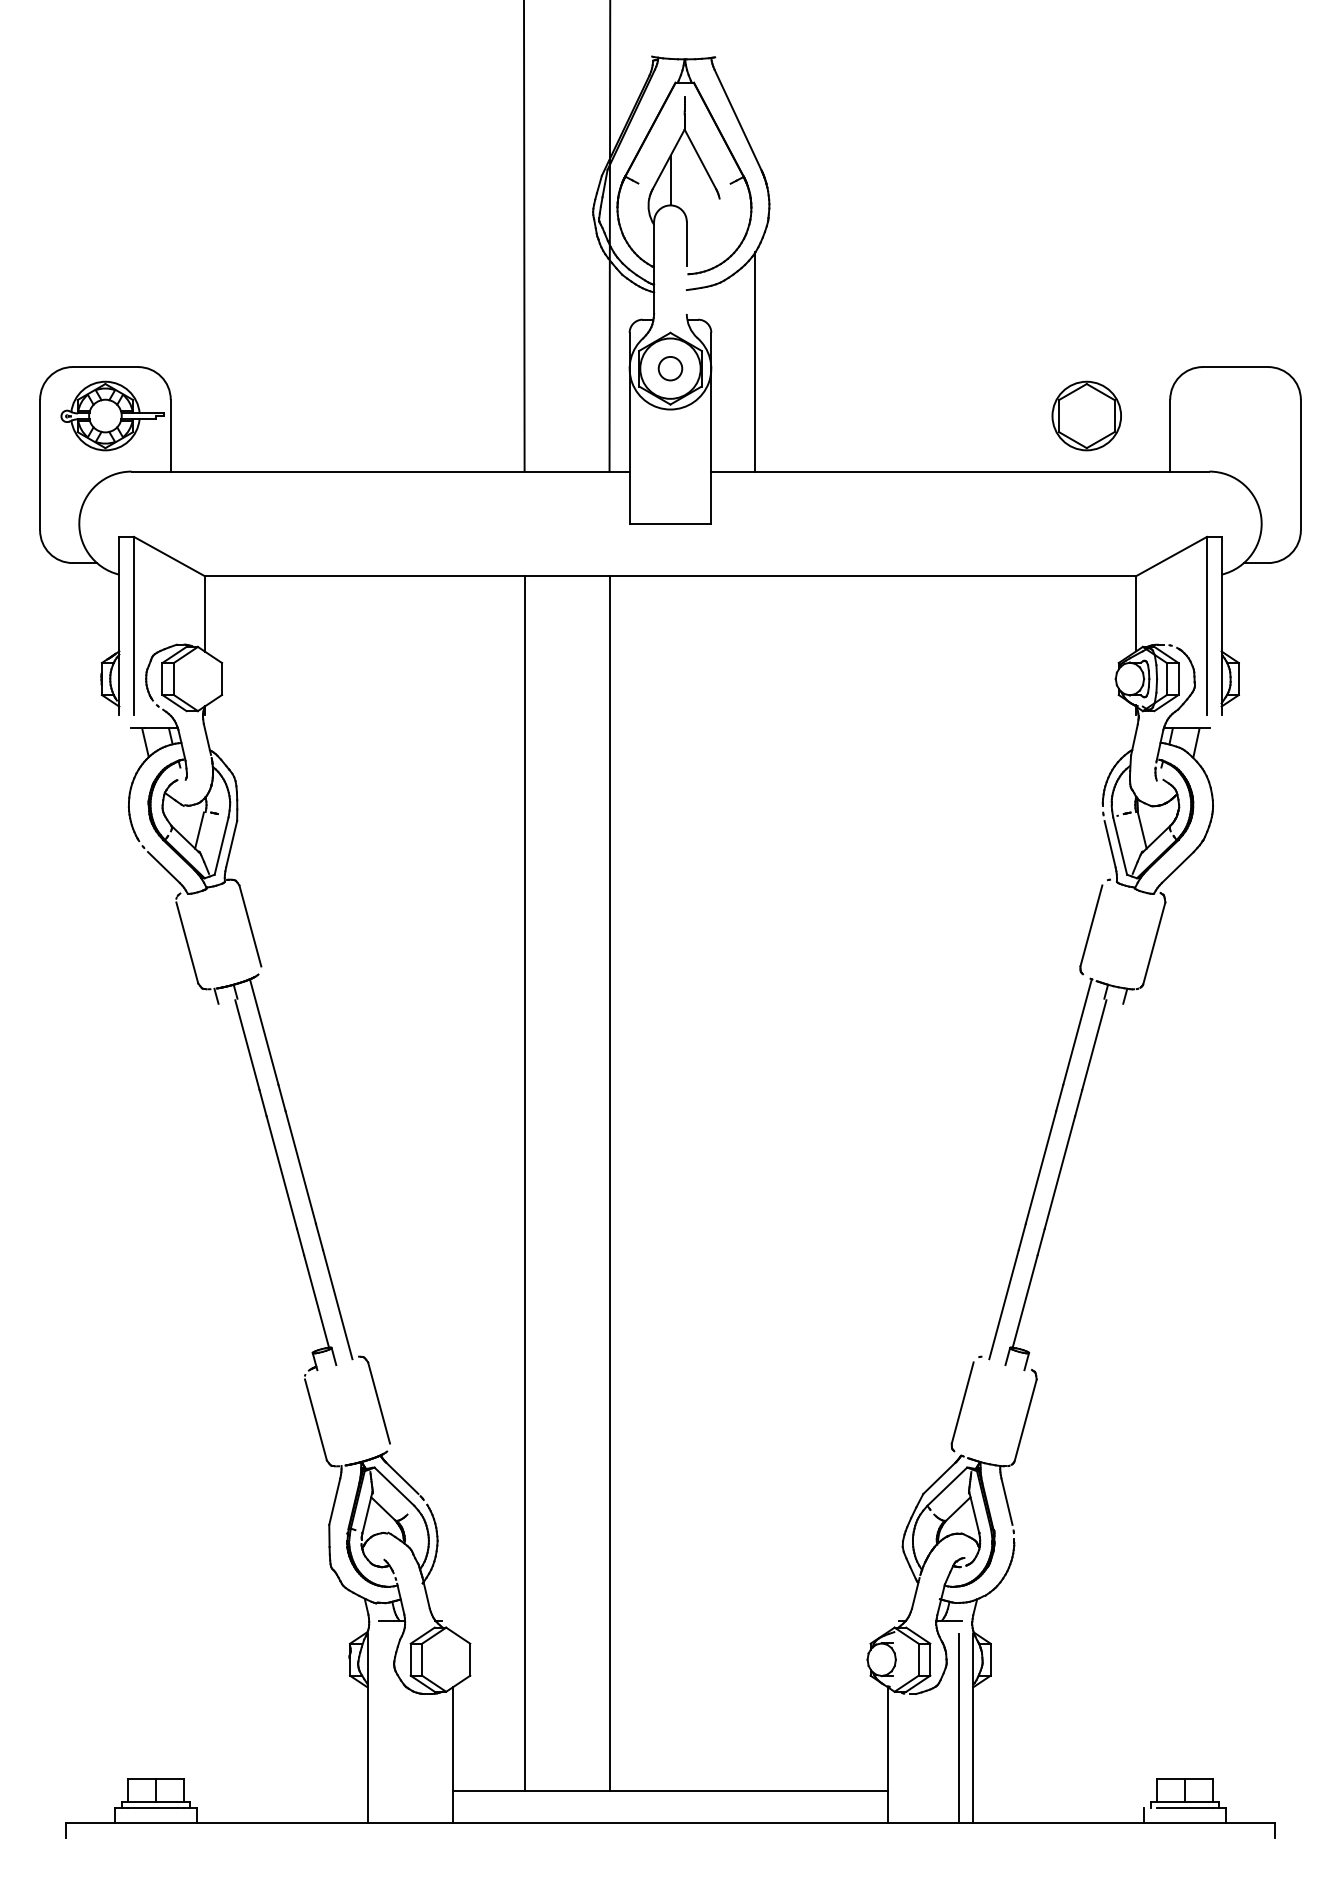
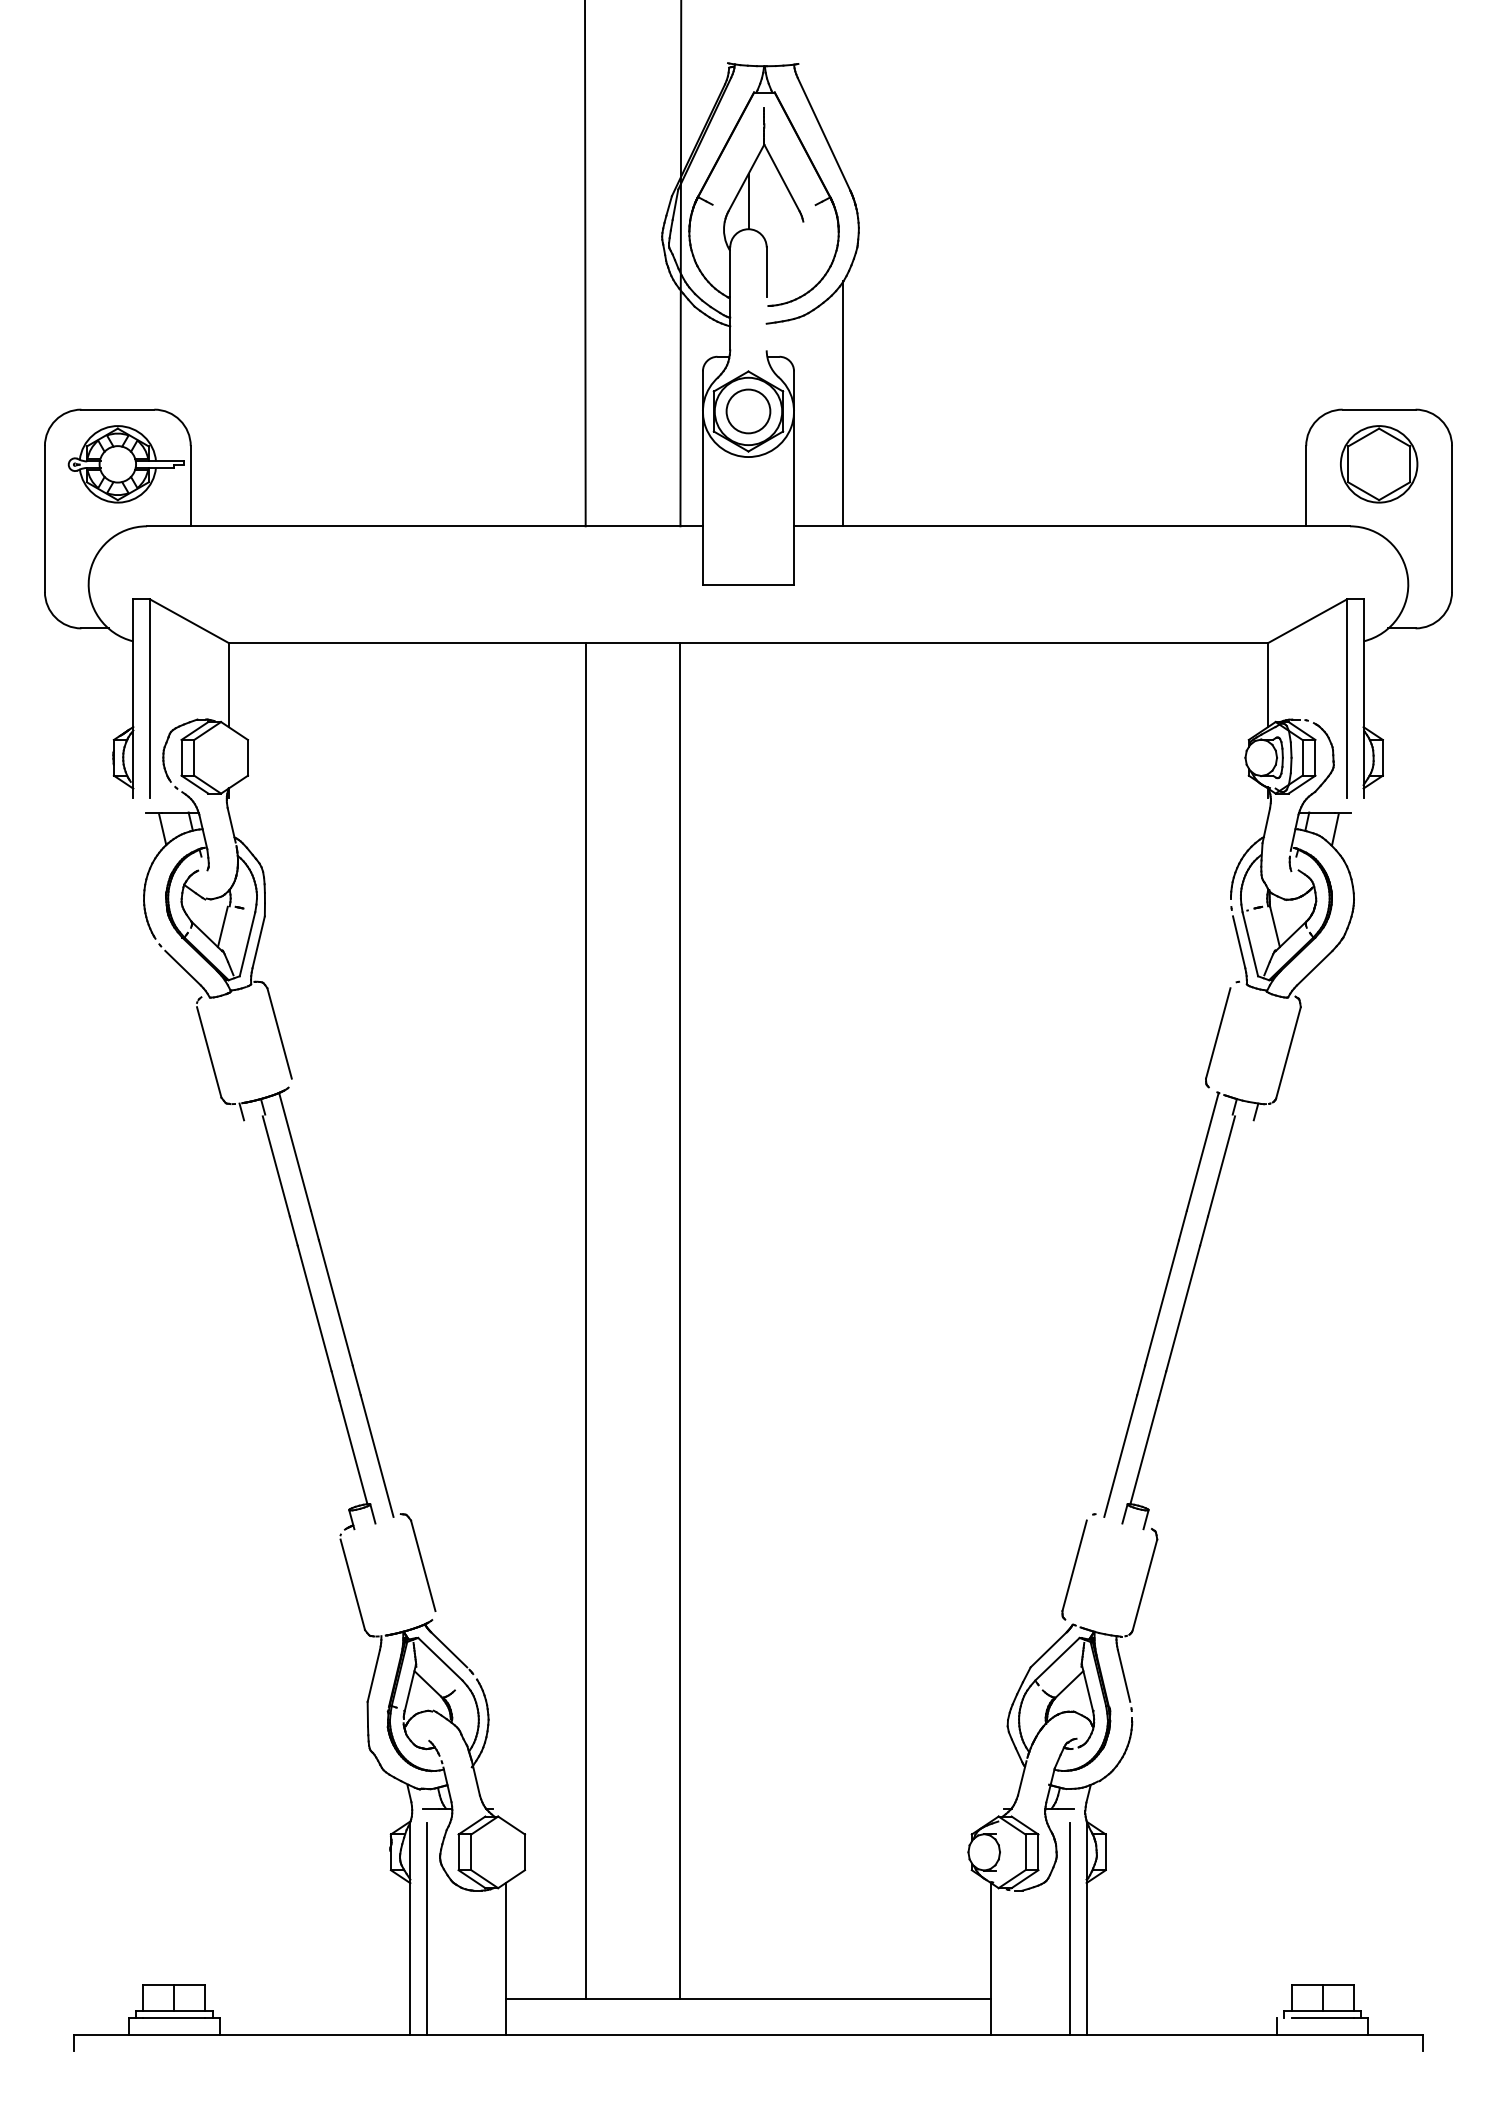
circle: (670, 368) -> (748, 411), size x1.67
part: (1087, 416) -> (1379, 464), moved
line: (381, 1727) -> (426, 1928), added

